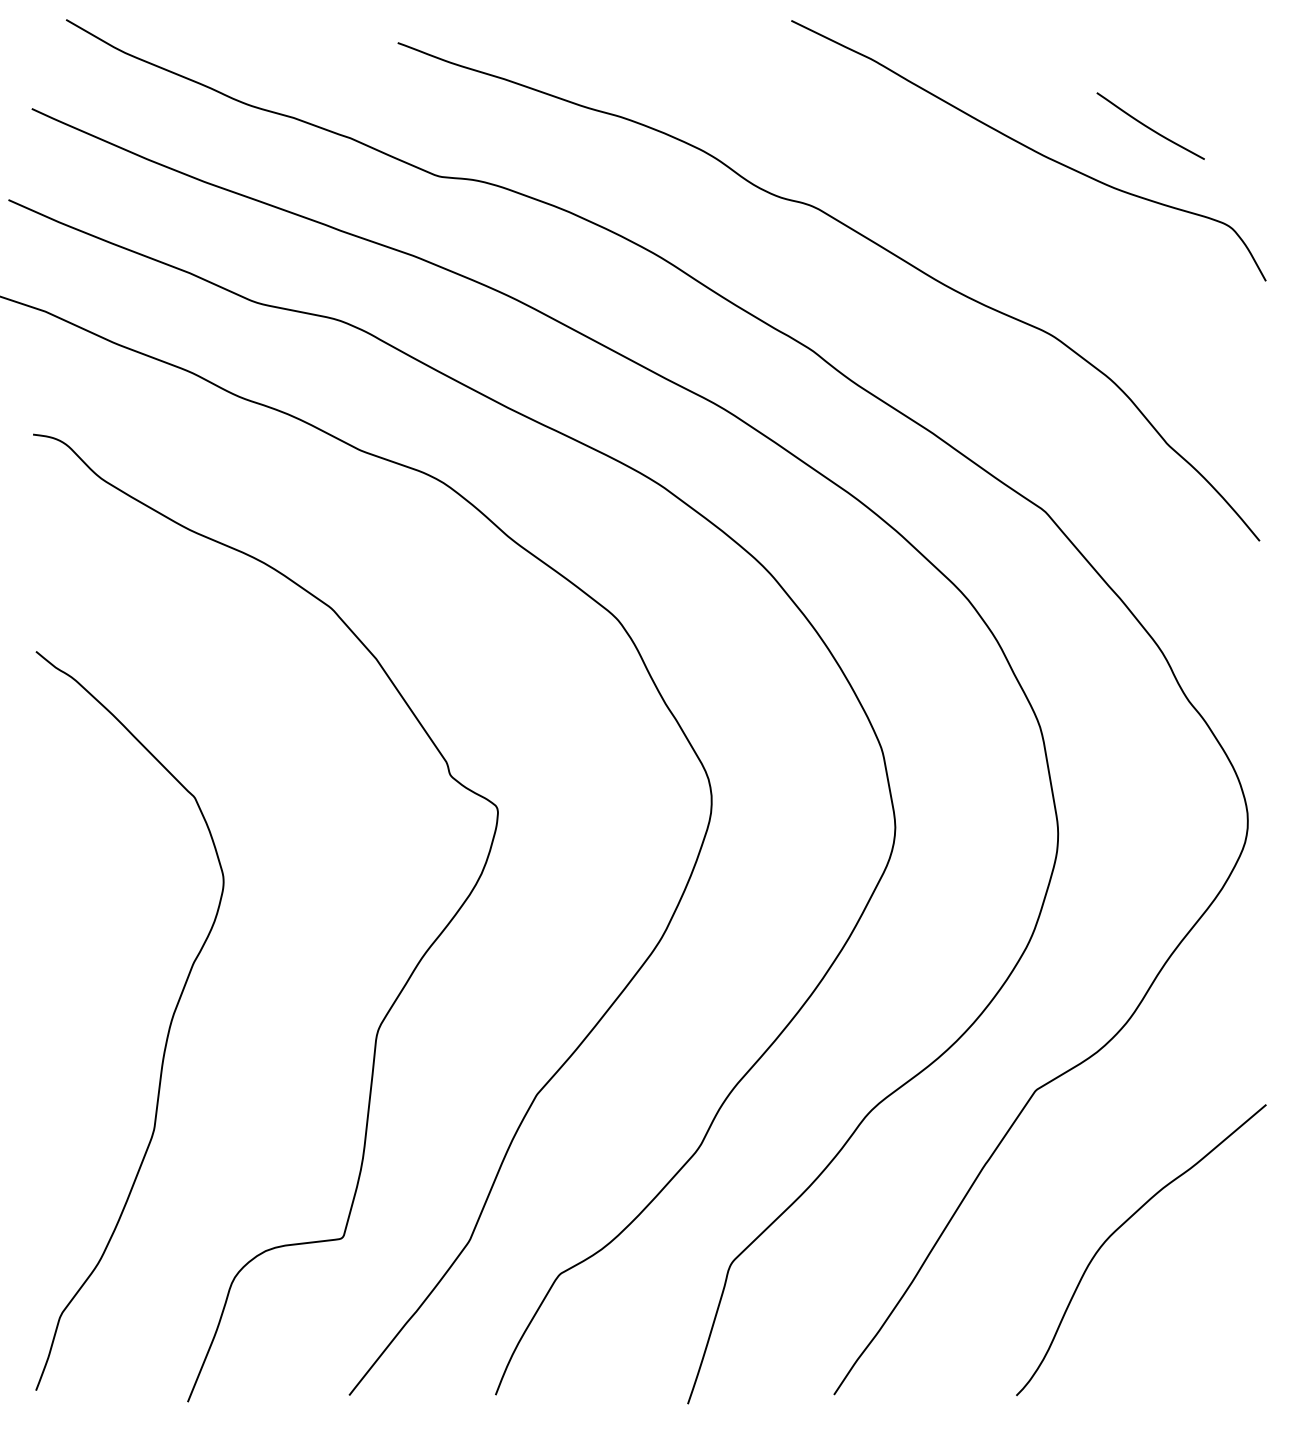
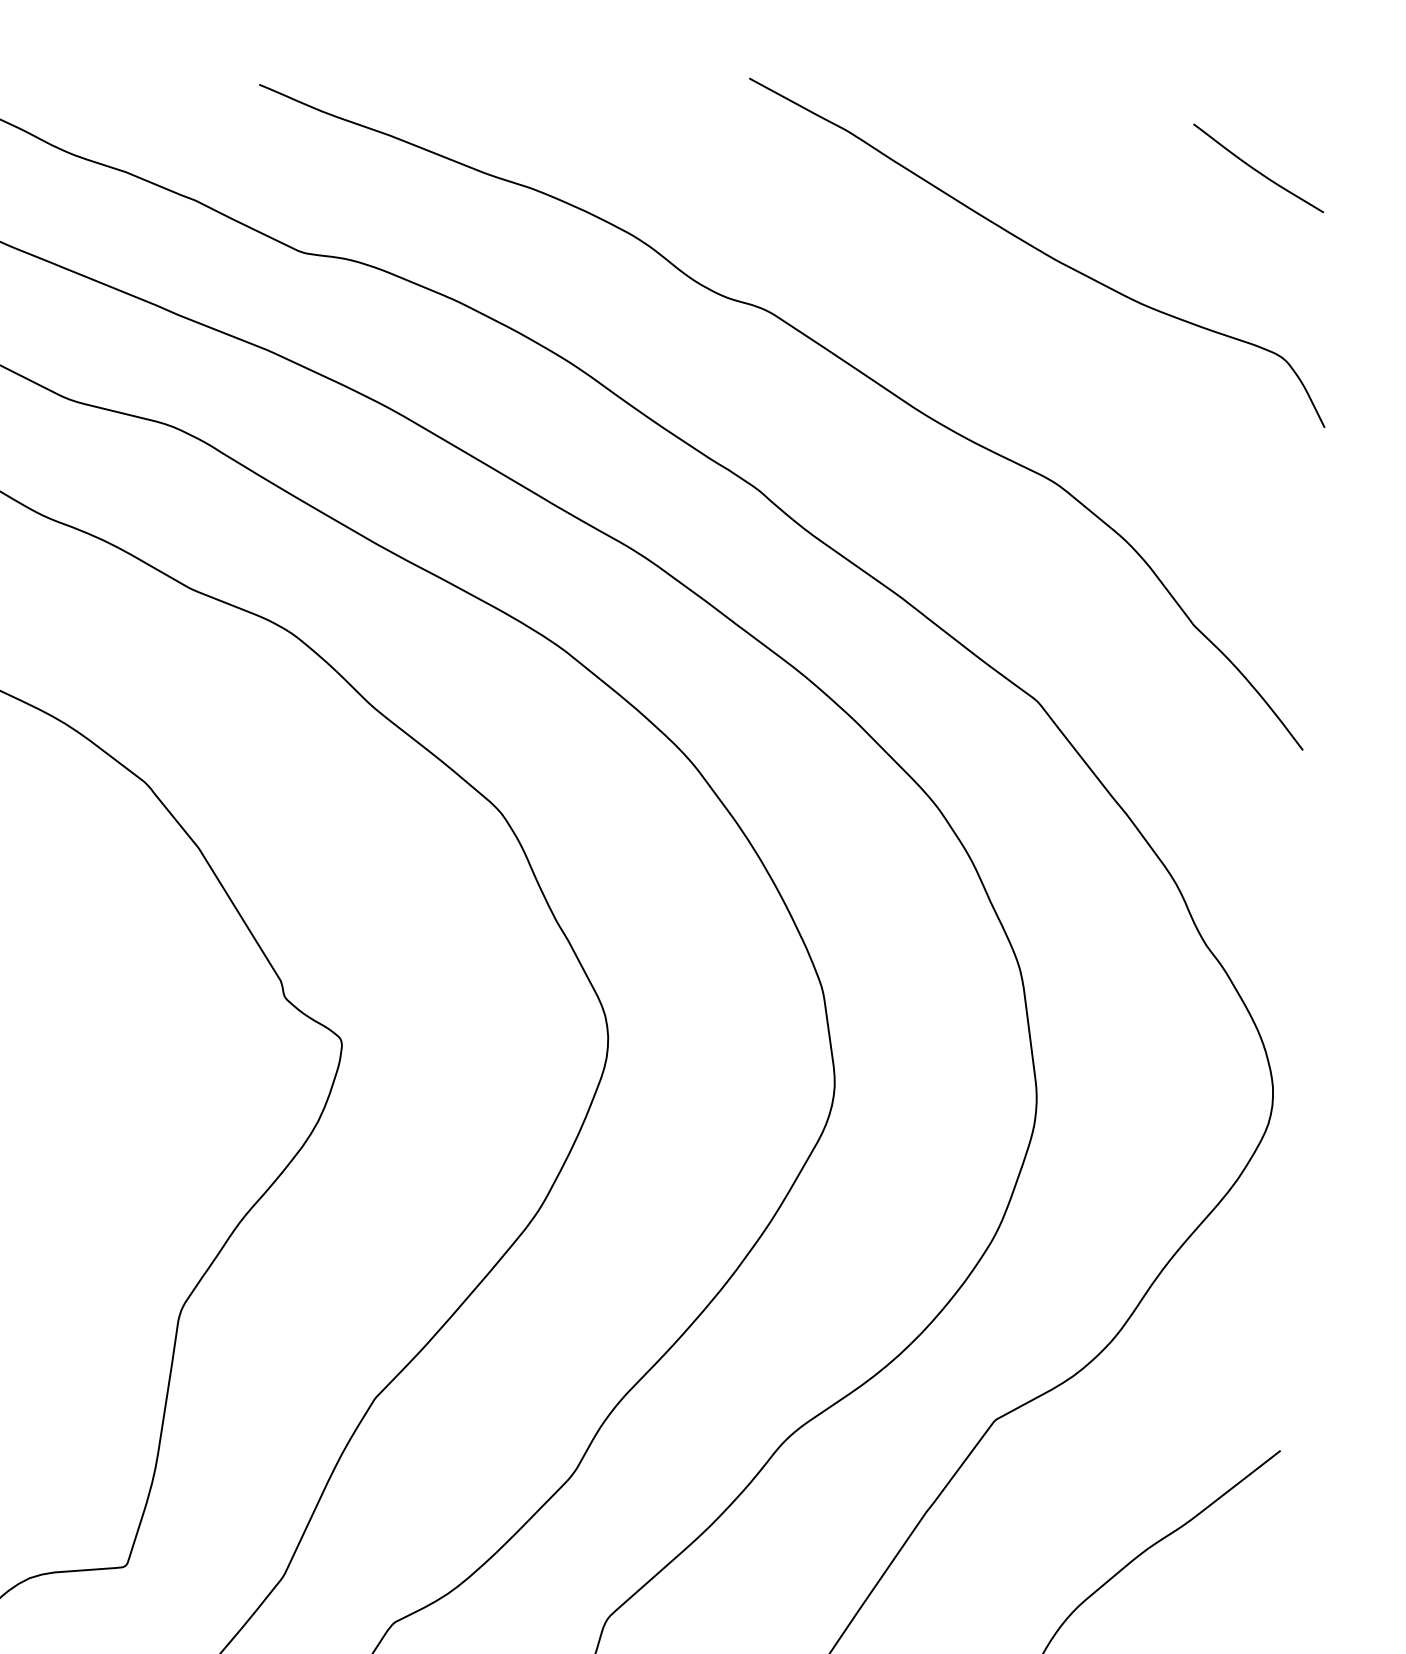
curve: (1150, 127) -> (1258, 170), moved

